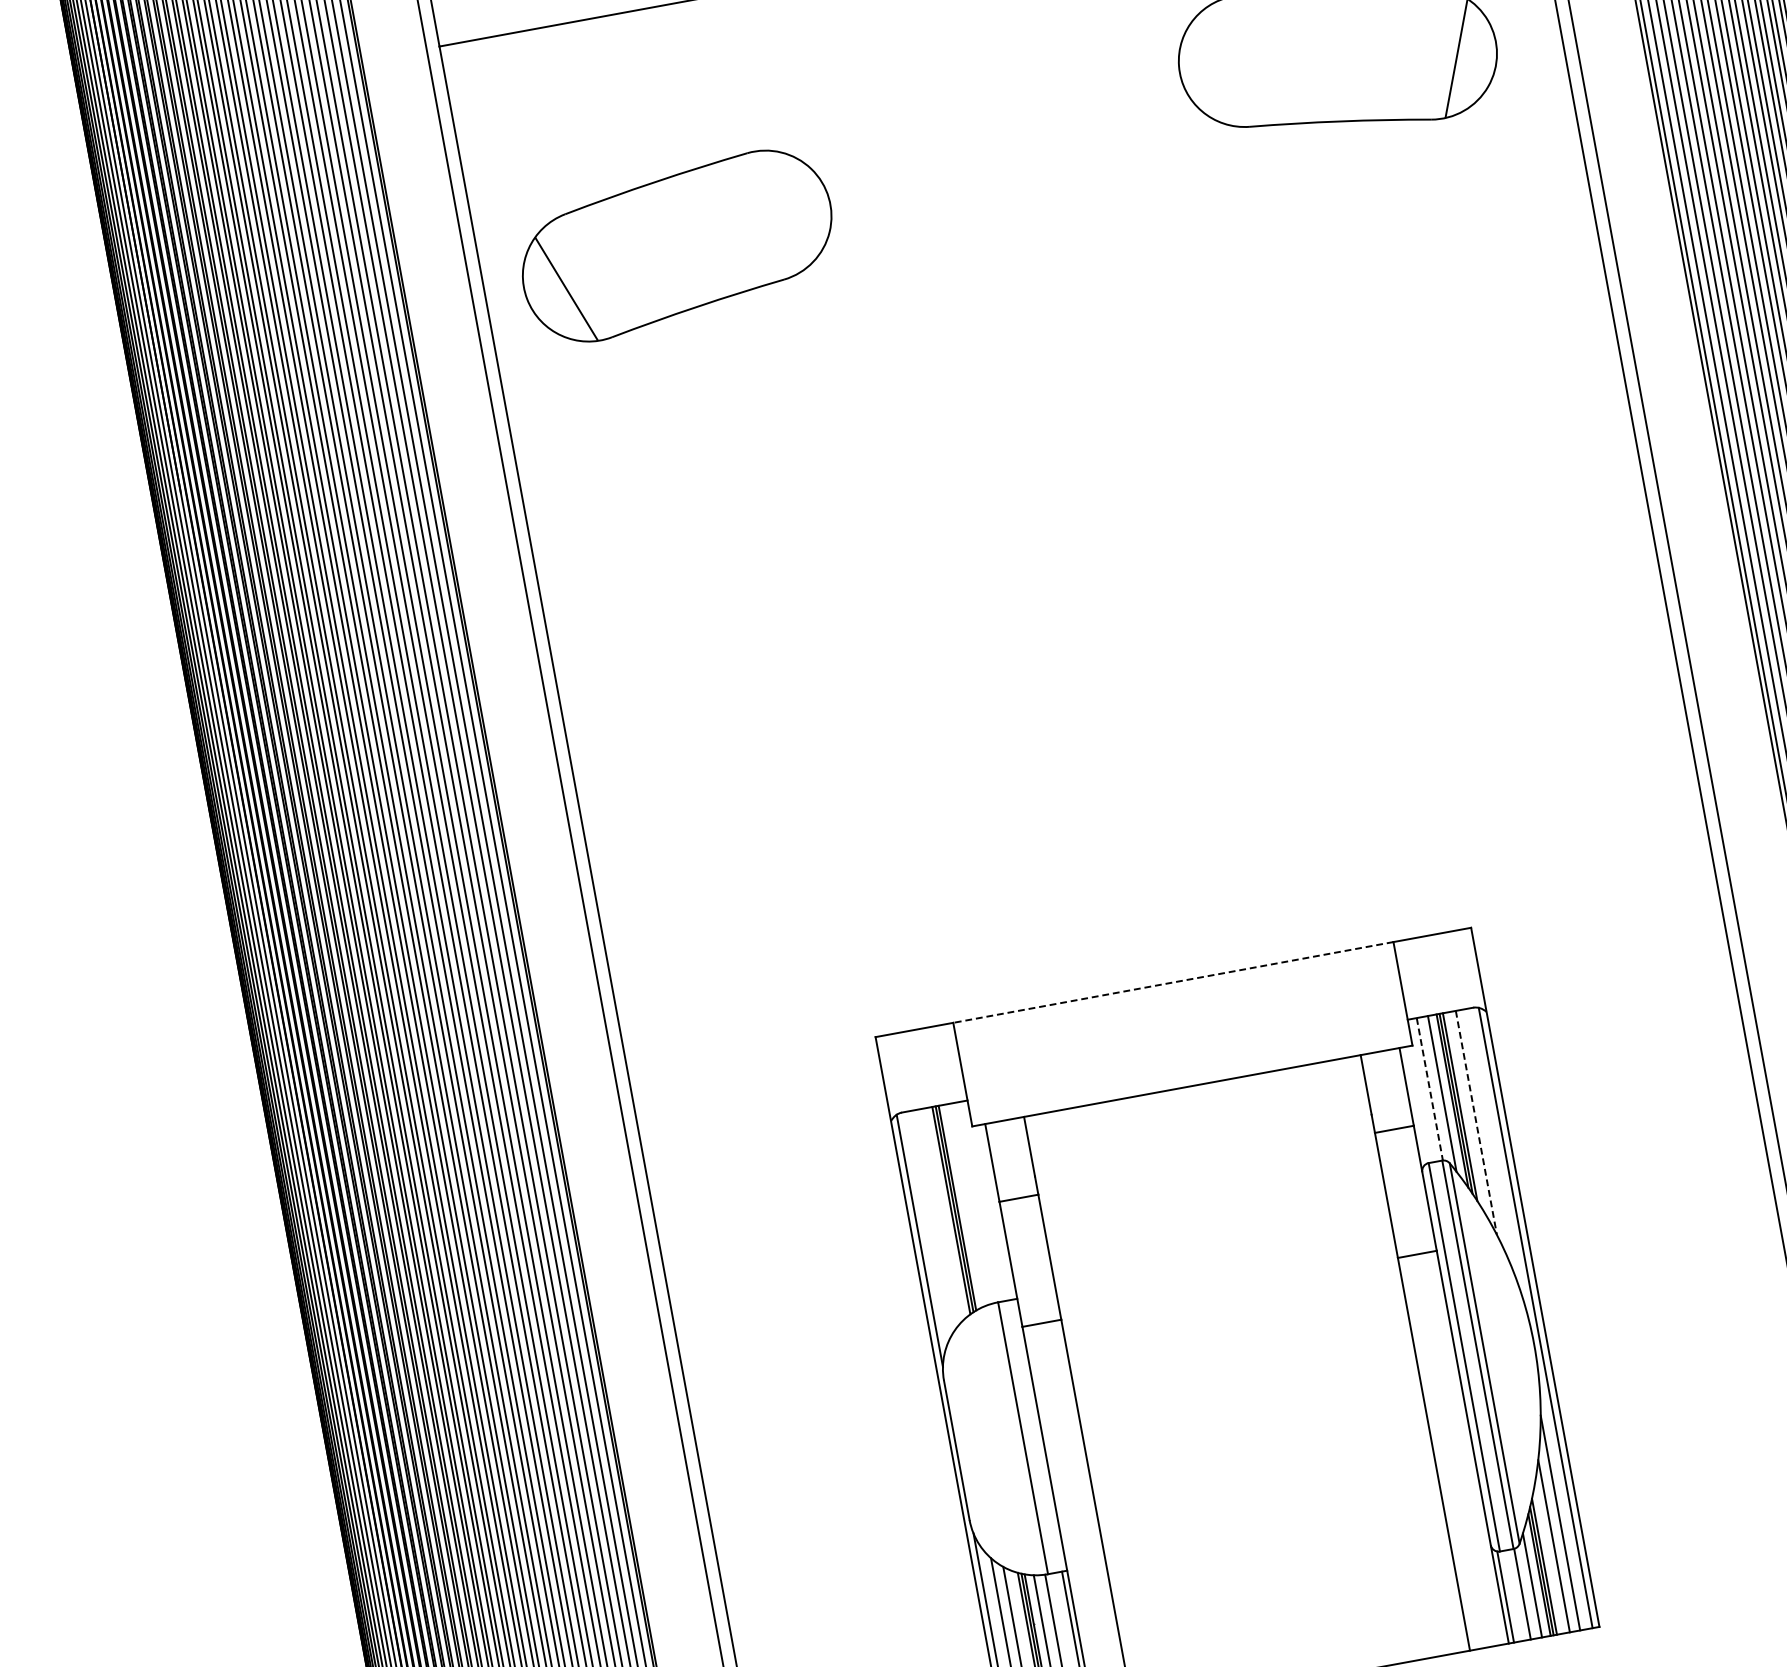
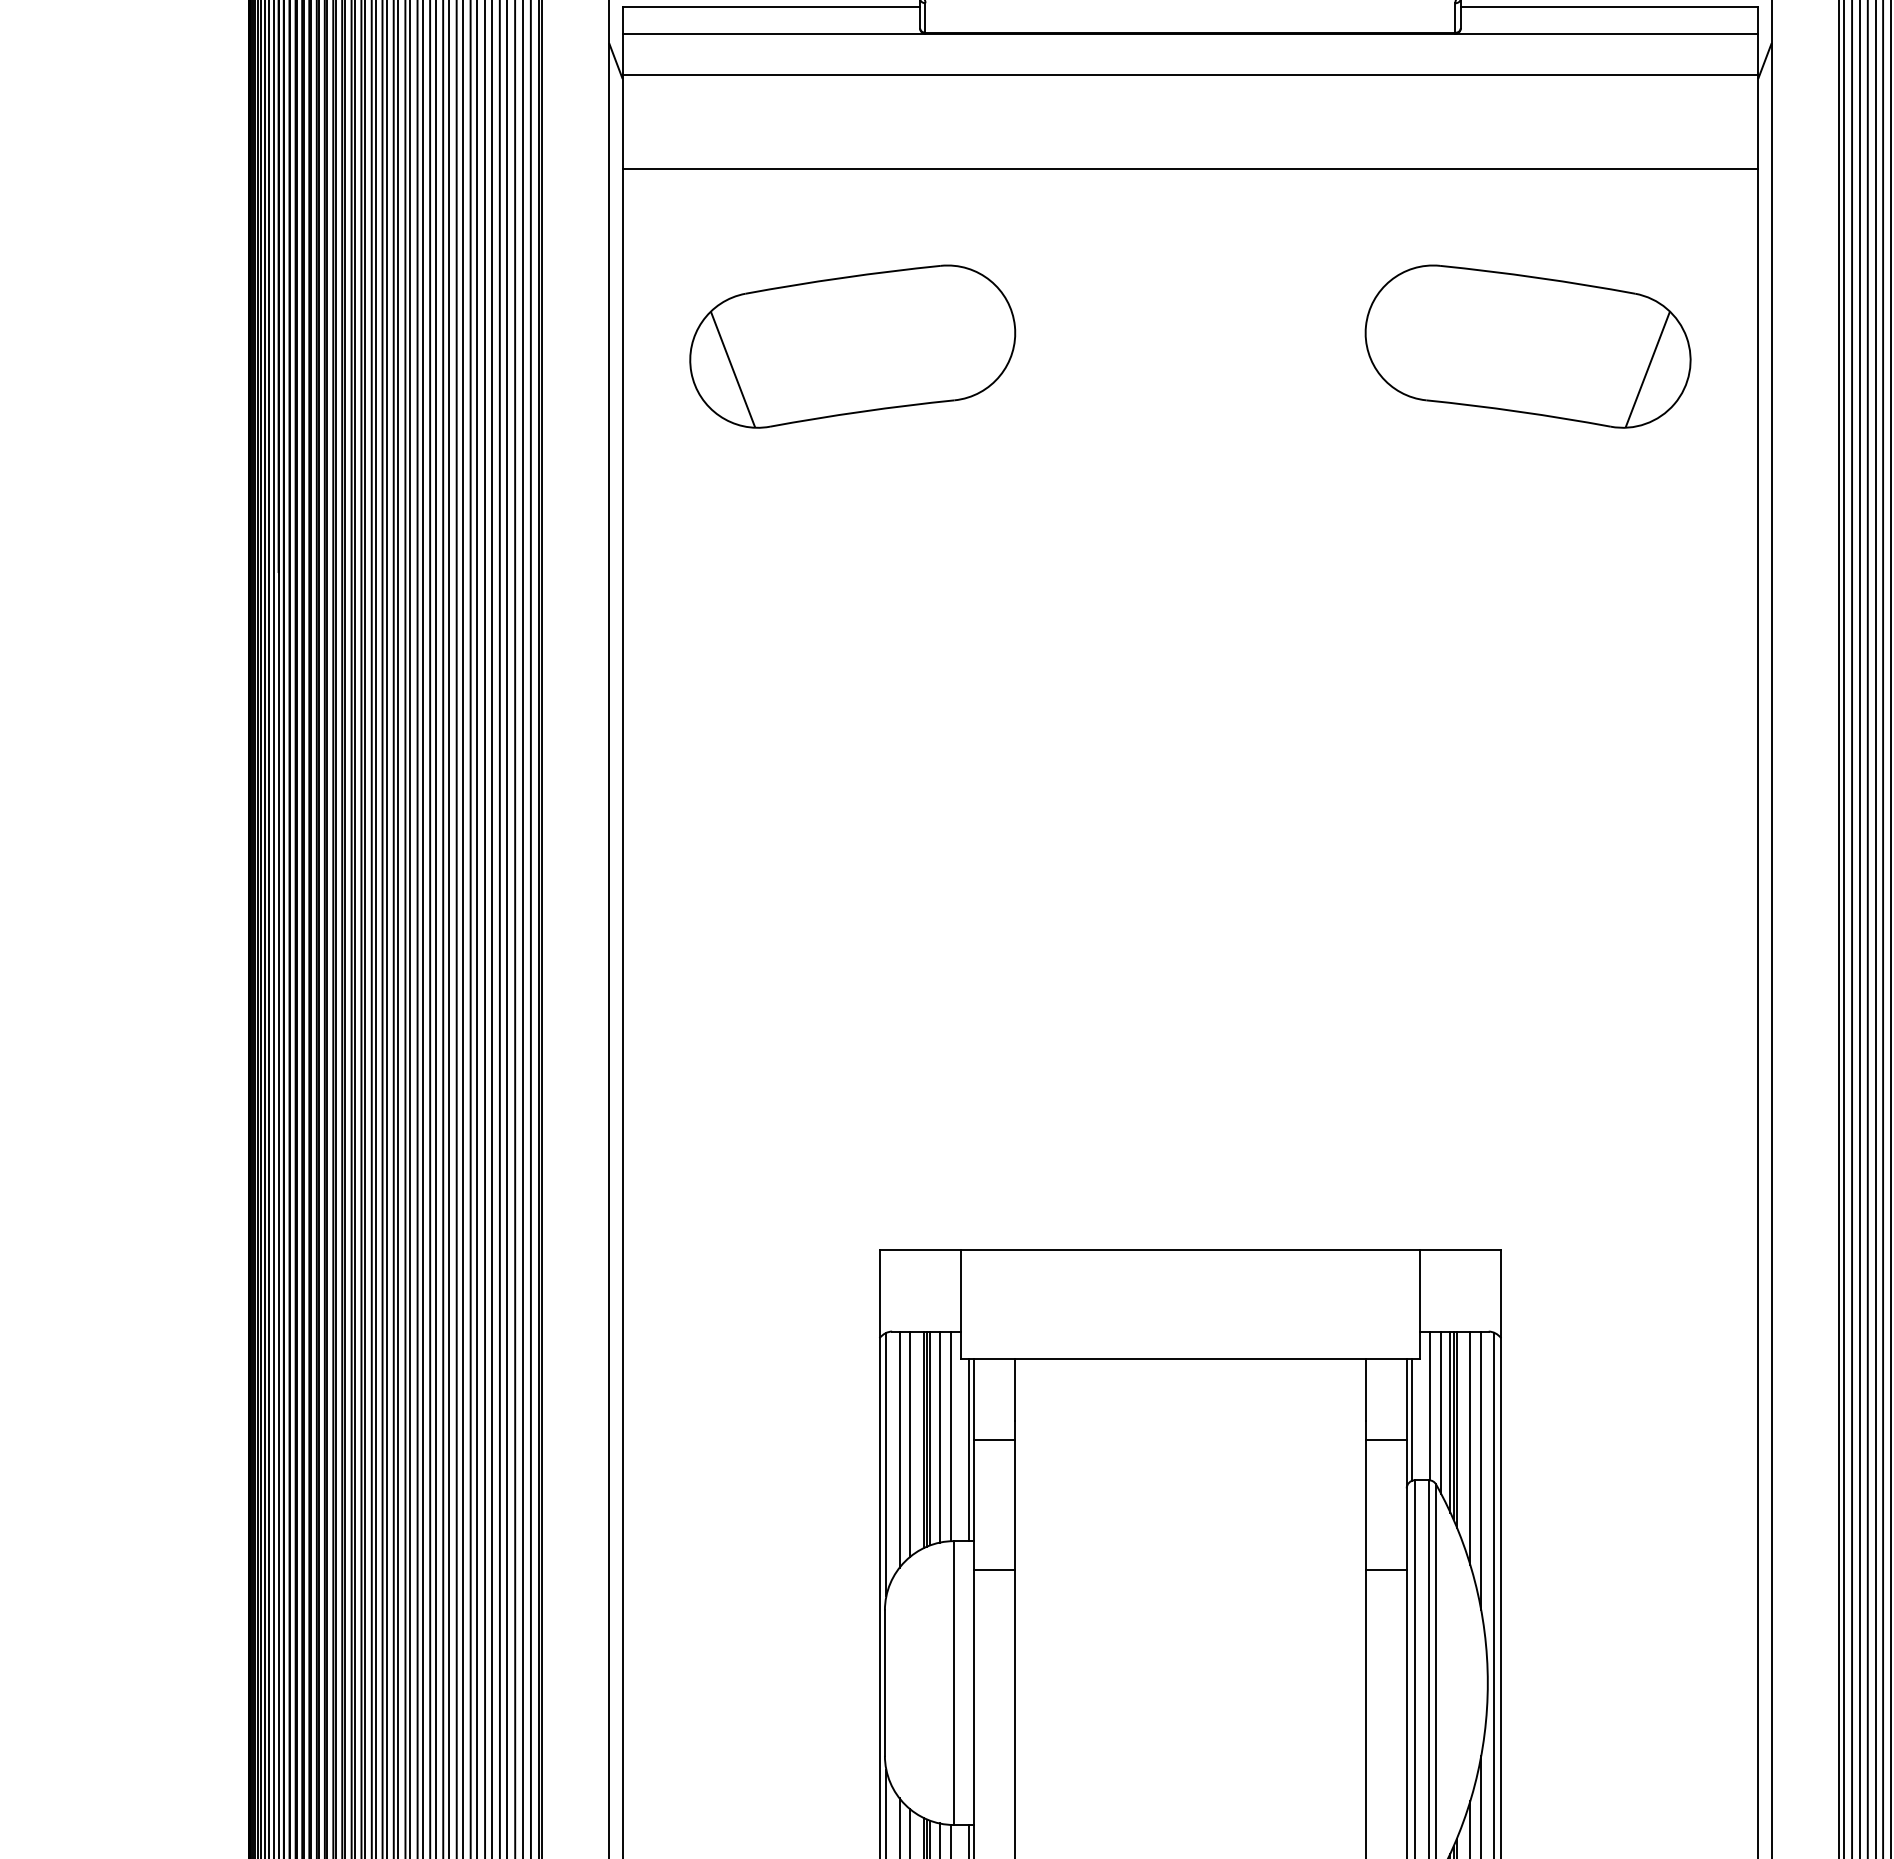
part: (676, 245) -> (852, 346), moved
line: (1173, 982) -> (1190, 1250), dashed -> solid
line: (1429, 1089) -> (1429, 1406), dashed -> solid
line: (1415, 1105) -> (1412, 1419), added
line: (1476, 1122) -> (1470, 1448), dashed -> solid
line: (1490, 1142) -> (1481, 1470), added
line: (977, 1202) -> (951, 1436), added
line: (965, 1204) -> (939, 1436), added
line: (995, 1212) -> (968, 1449), added
line: (939, 1216) -> (910, 1443), added
line: (929, 1224) -> (899, 1449), added

